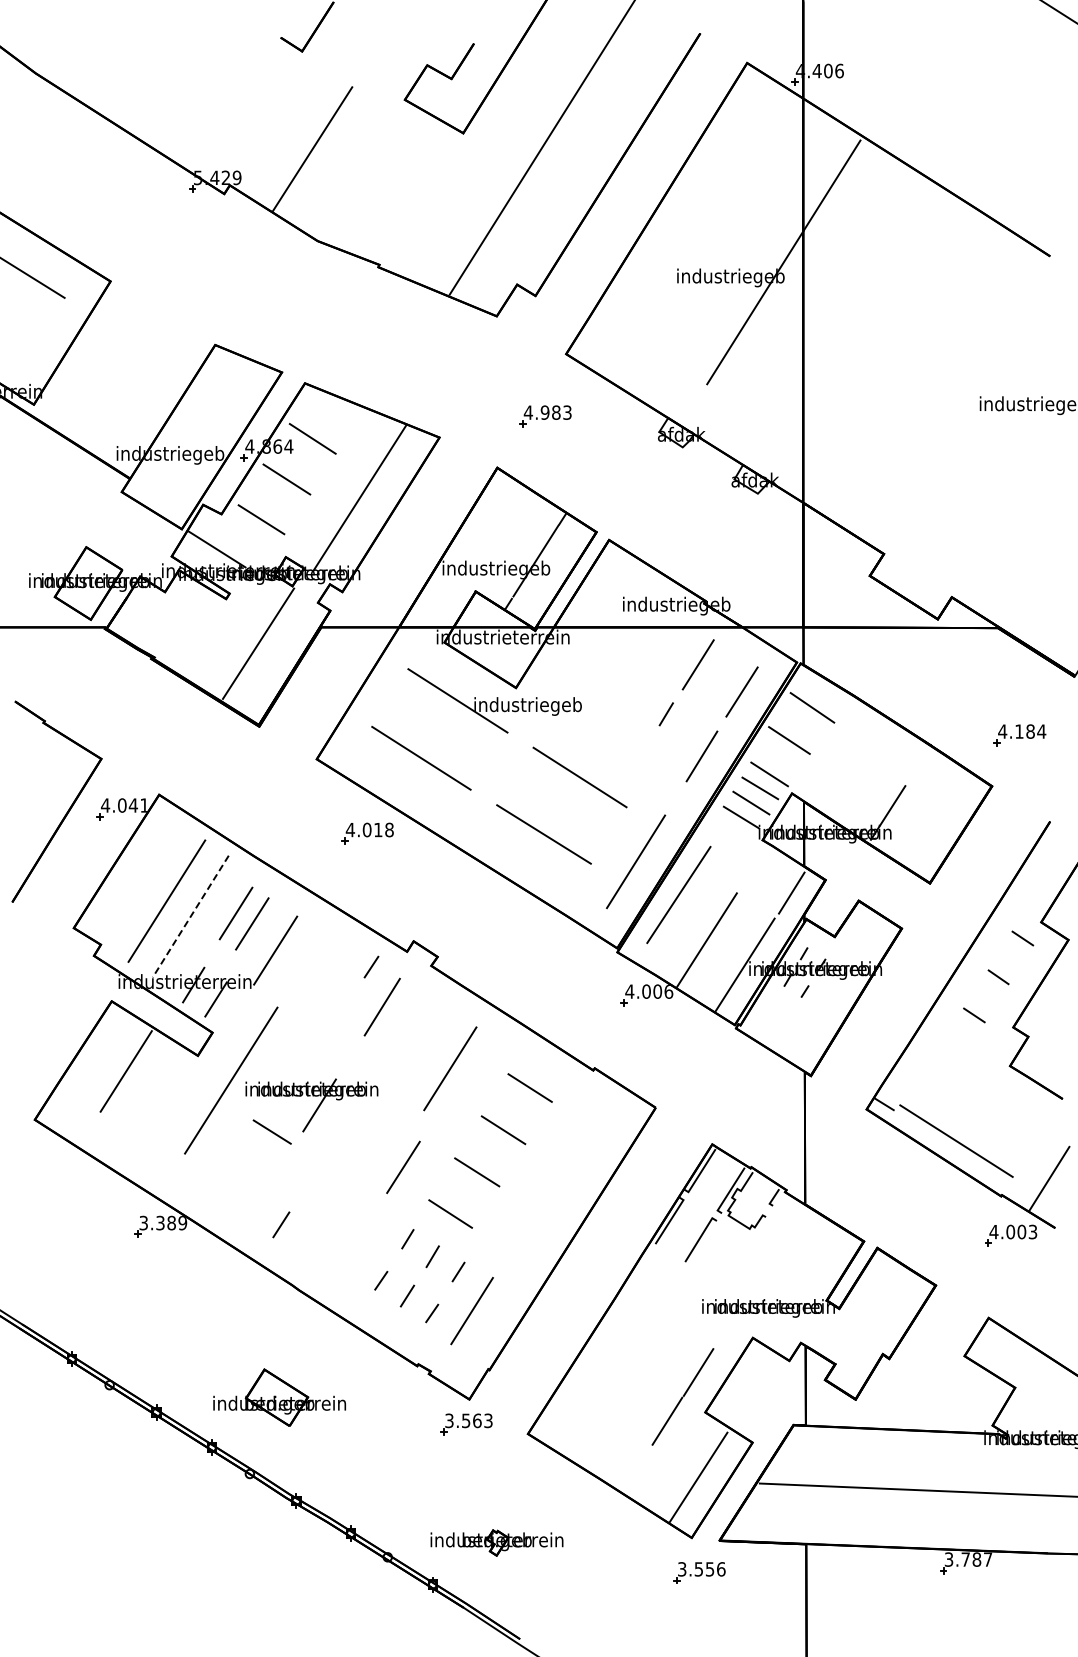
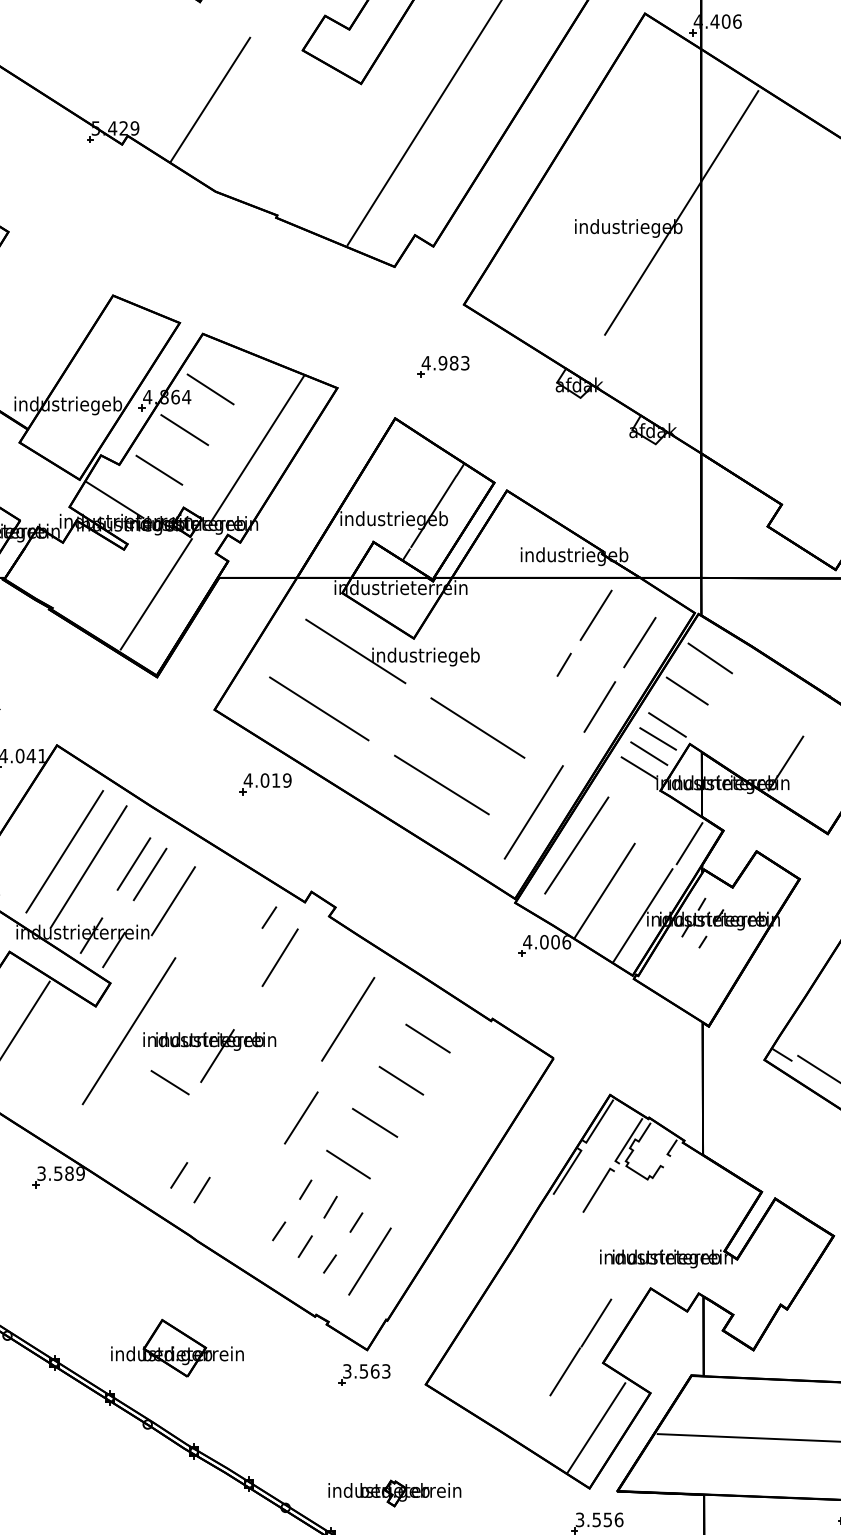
text: (389, 829) -> (287, 780), 4.018 -> 4.019
line: (190, 916) -> (88, 867), dashed -> solid
text: (160, 1222) -> (58, 1173), 3.389 -> 3.589
line: (303, 1239) -> (201, 1190), added

